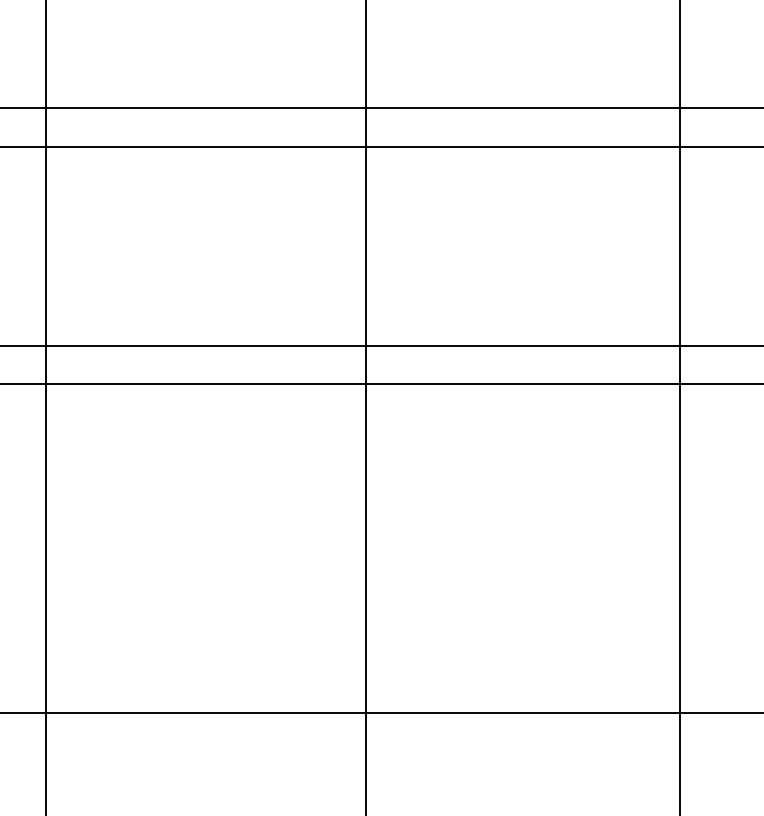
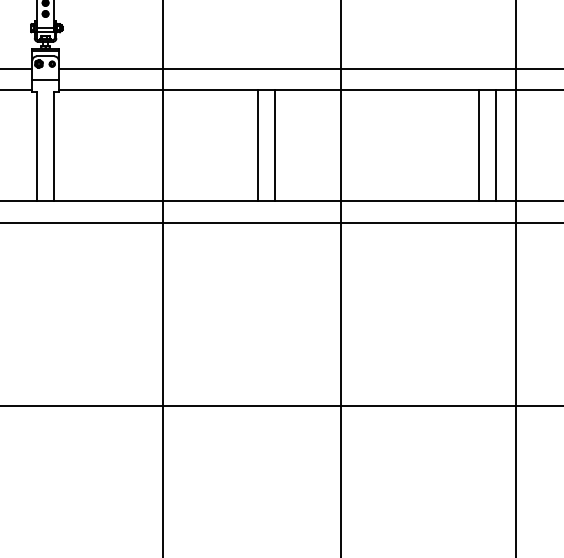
line: (216, 245) -> (257, 145), added
line: (248, 245) -> (275, 145), added
line: (612, 245) -> (478, 145), added
line: (644, 245) -> (496, 145), added

